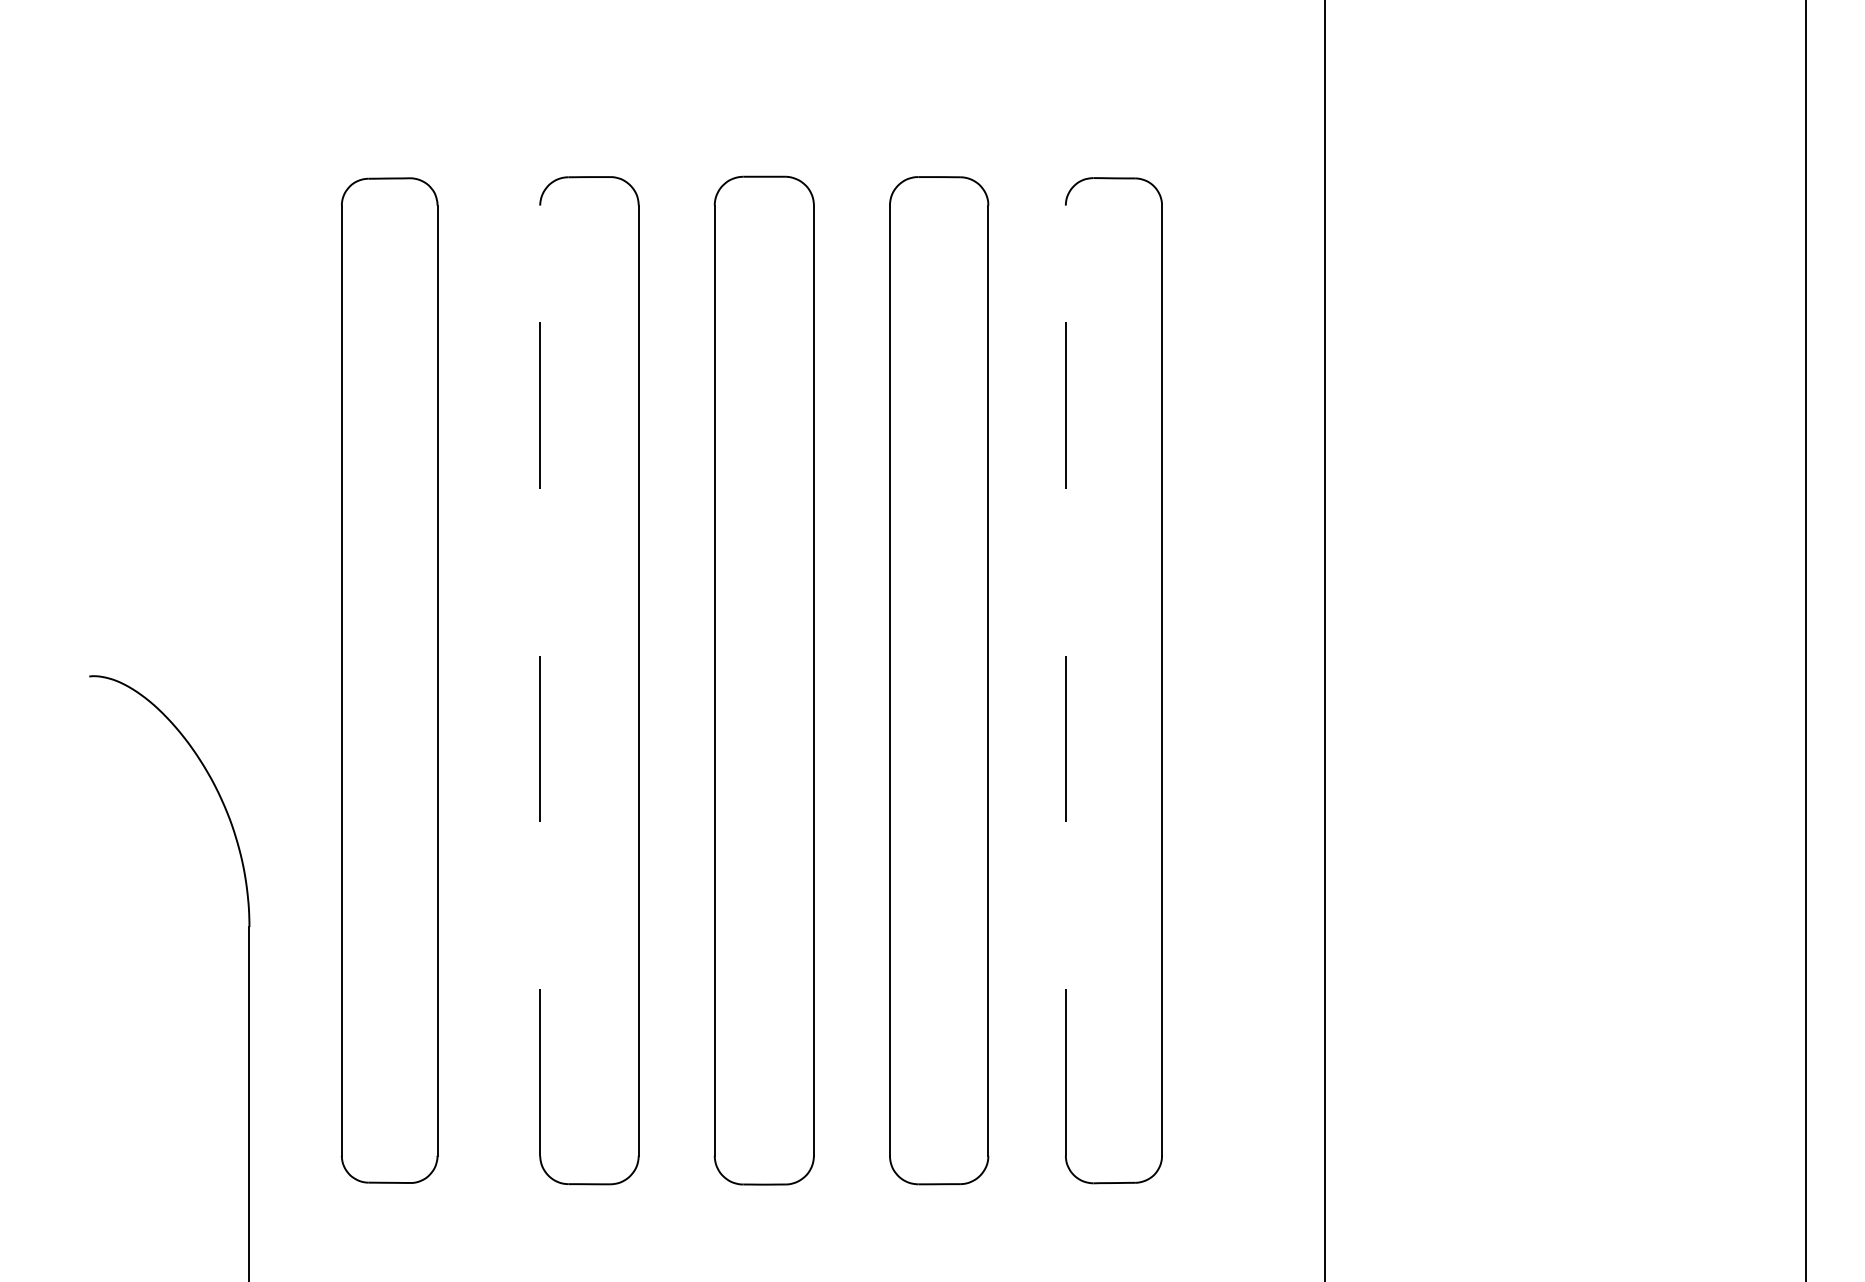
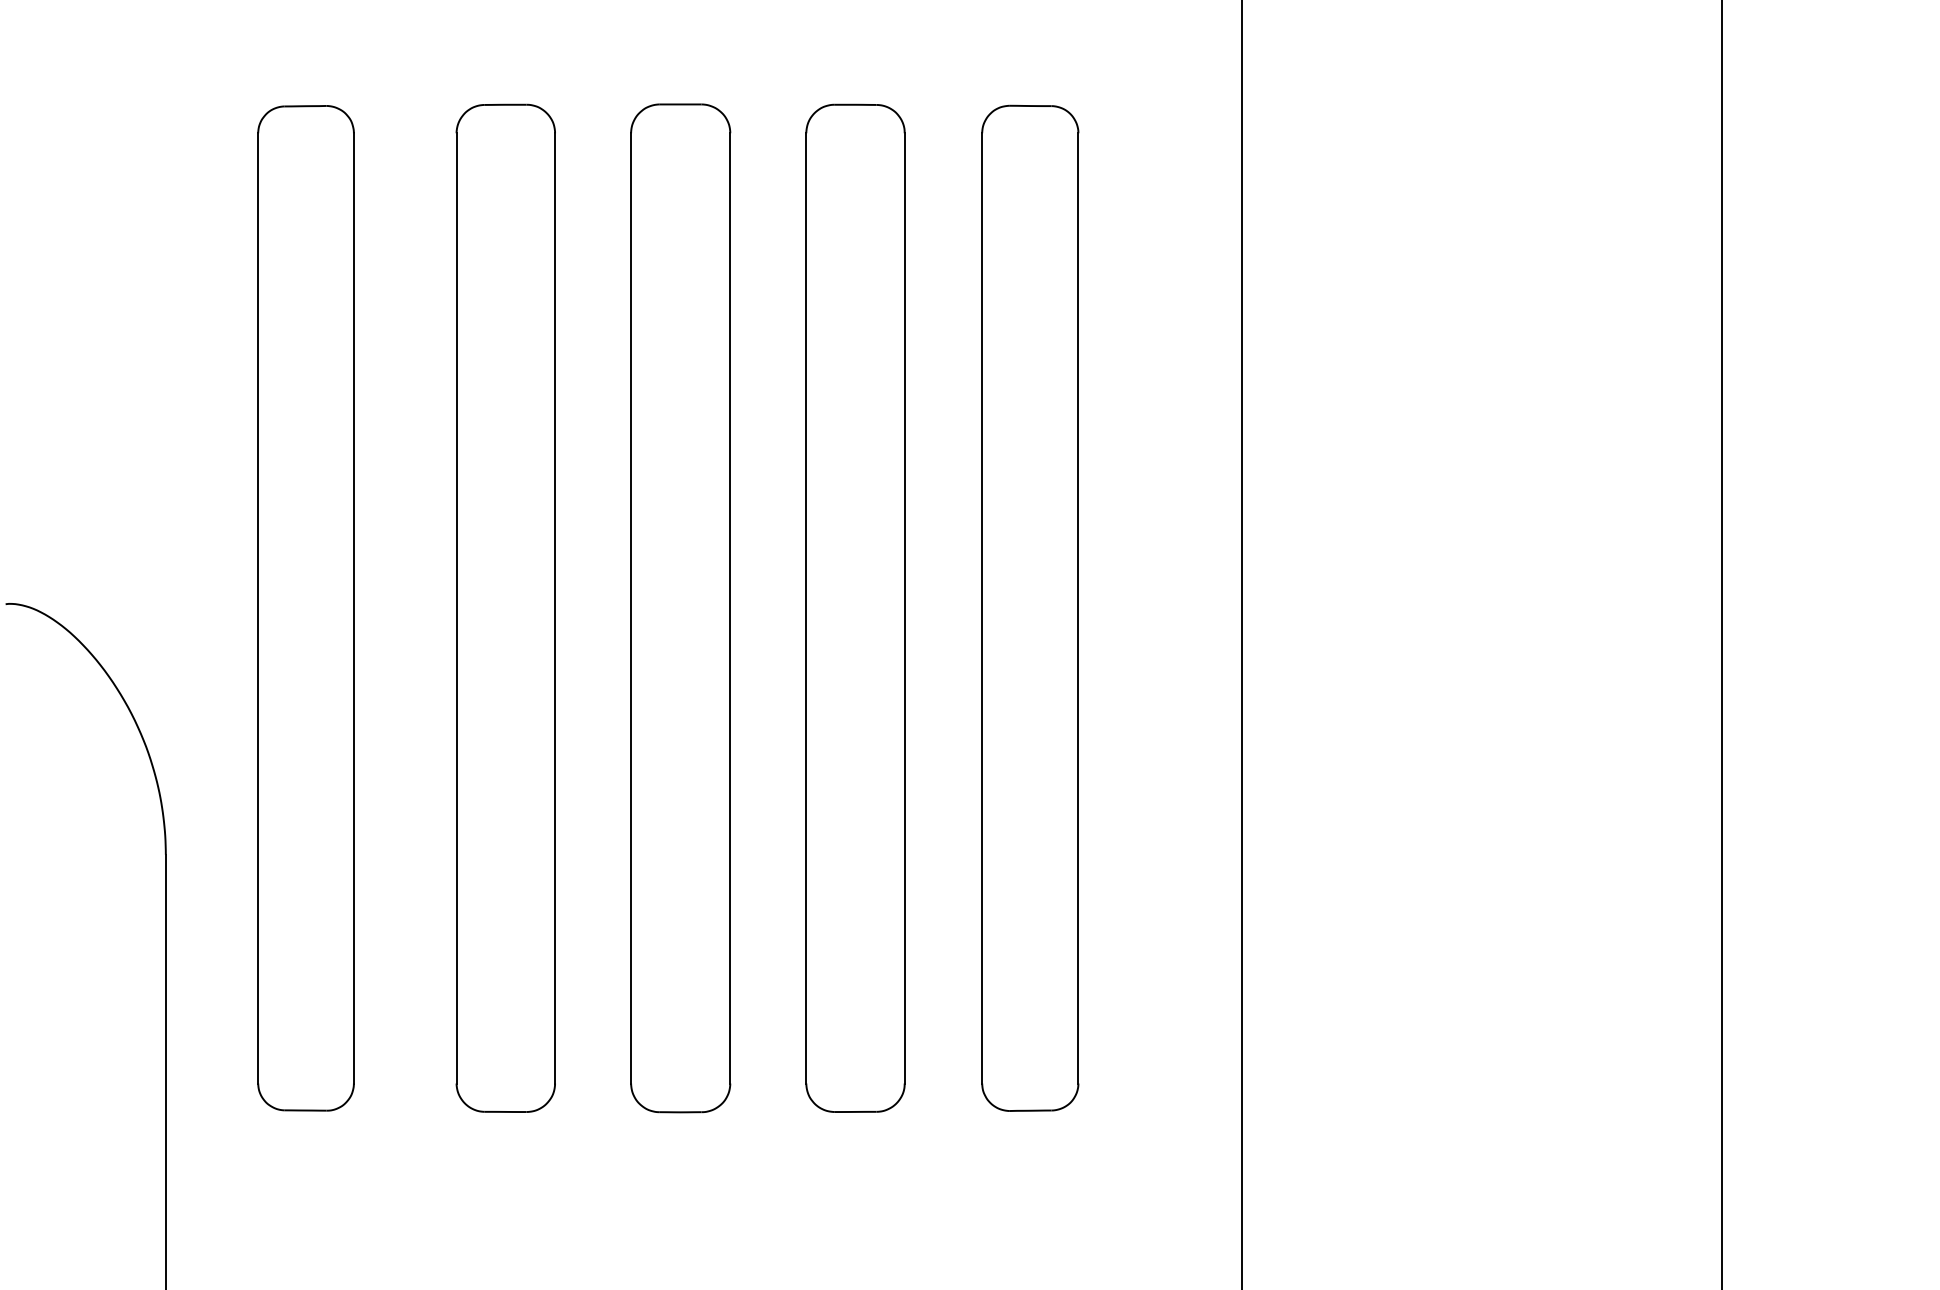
line: (540, 679) -> (456, 607), dashed -> solid
line: (1066, 679) -> (982, 607), dashed -> solid

